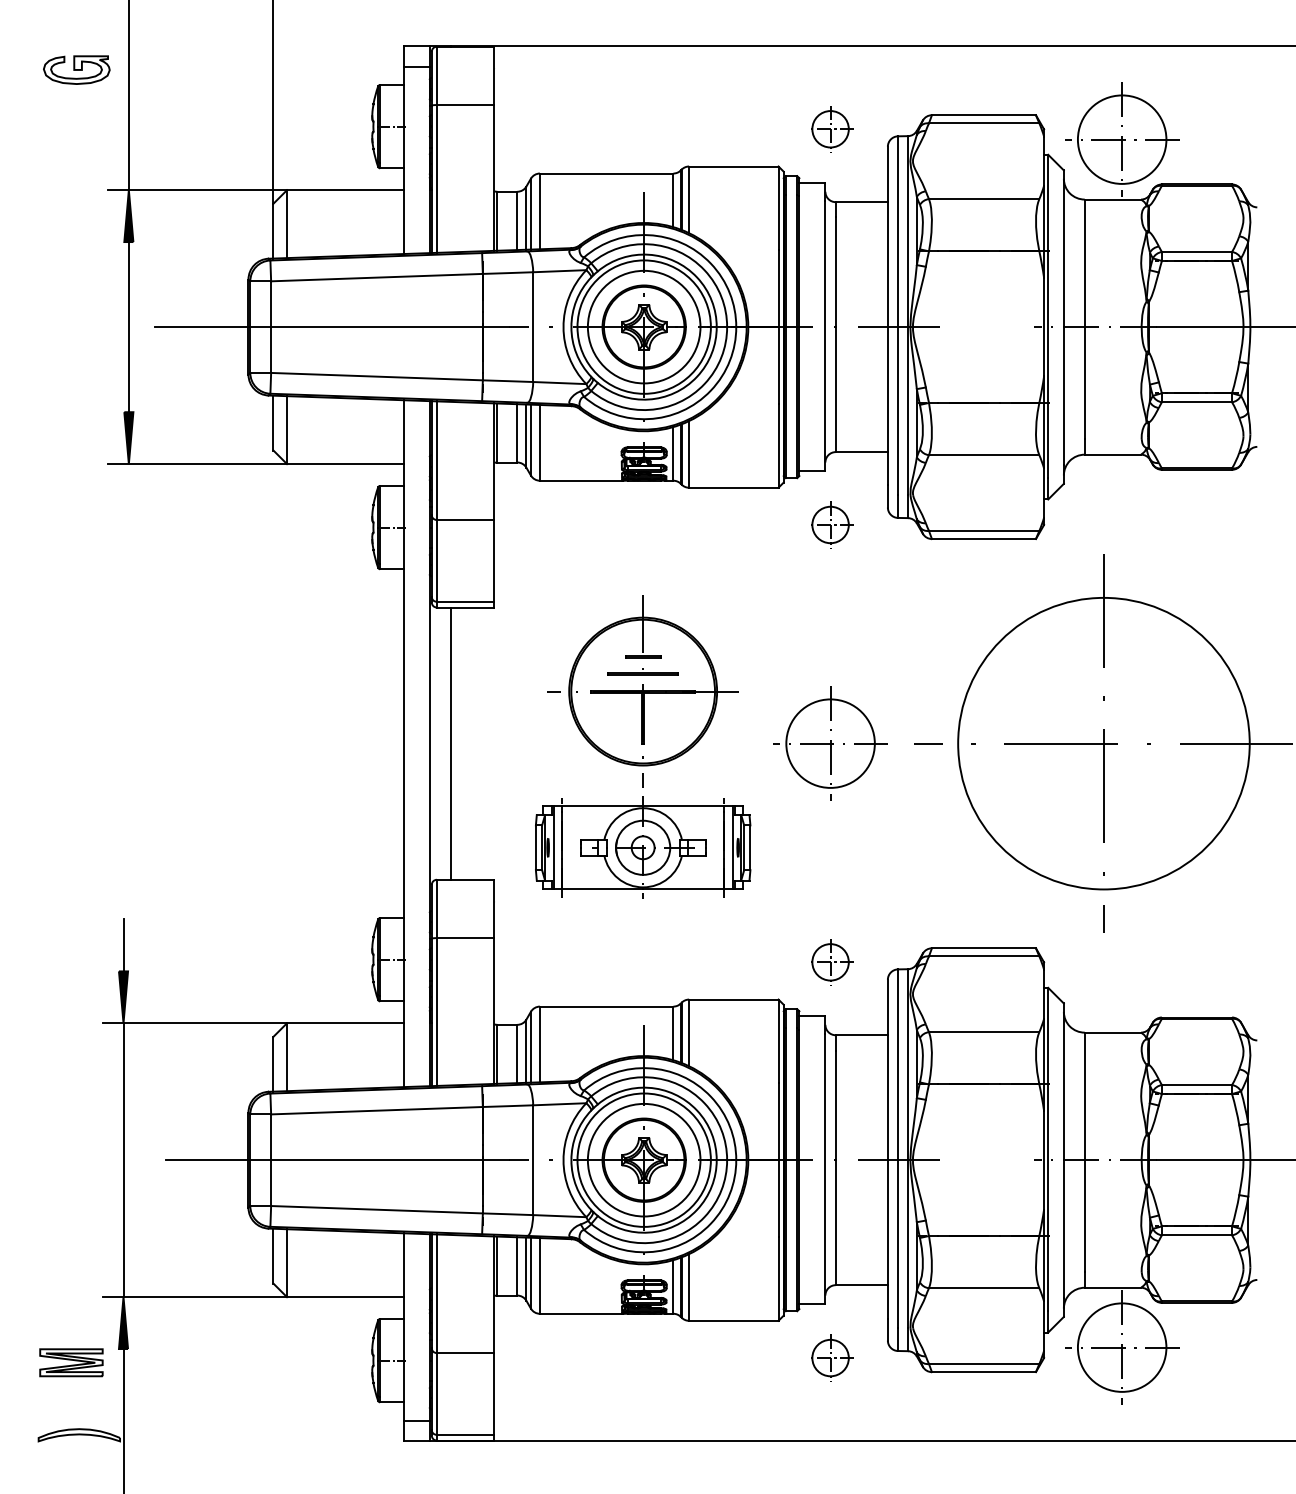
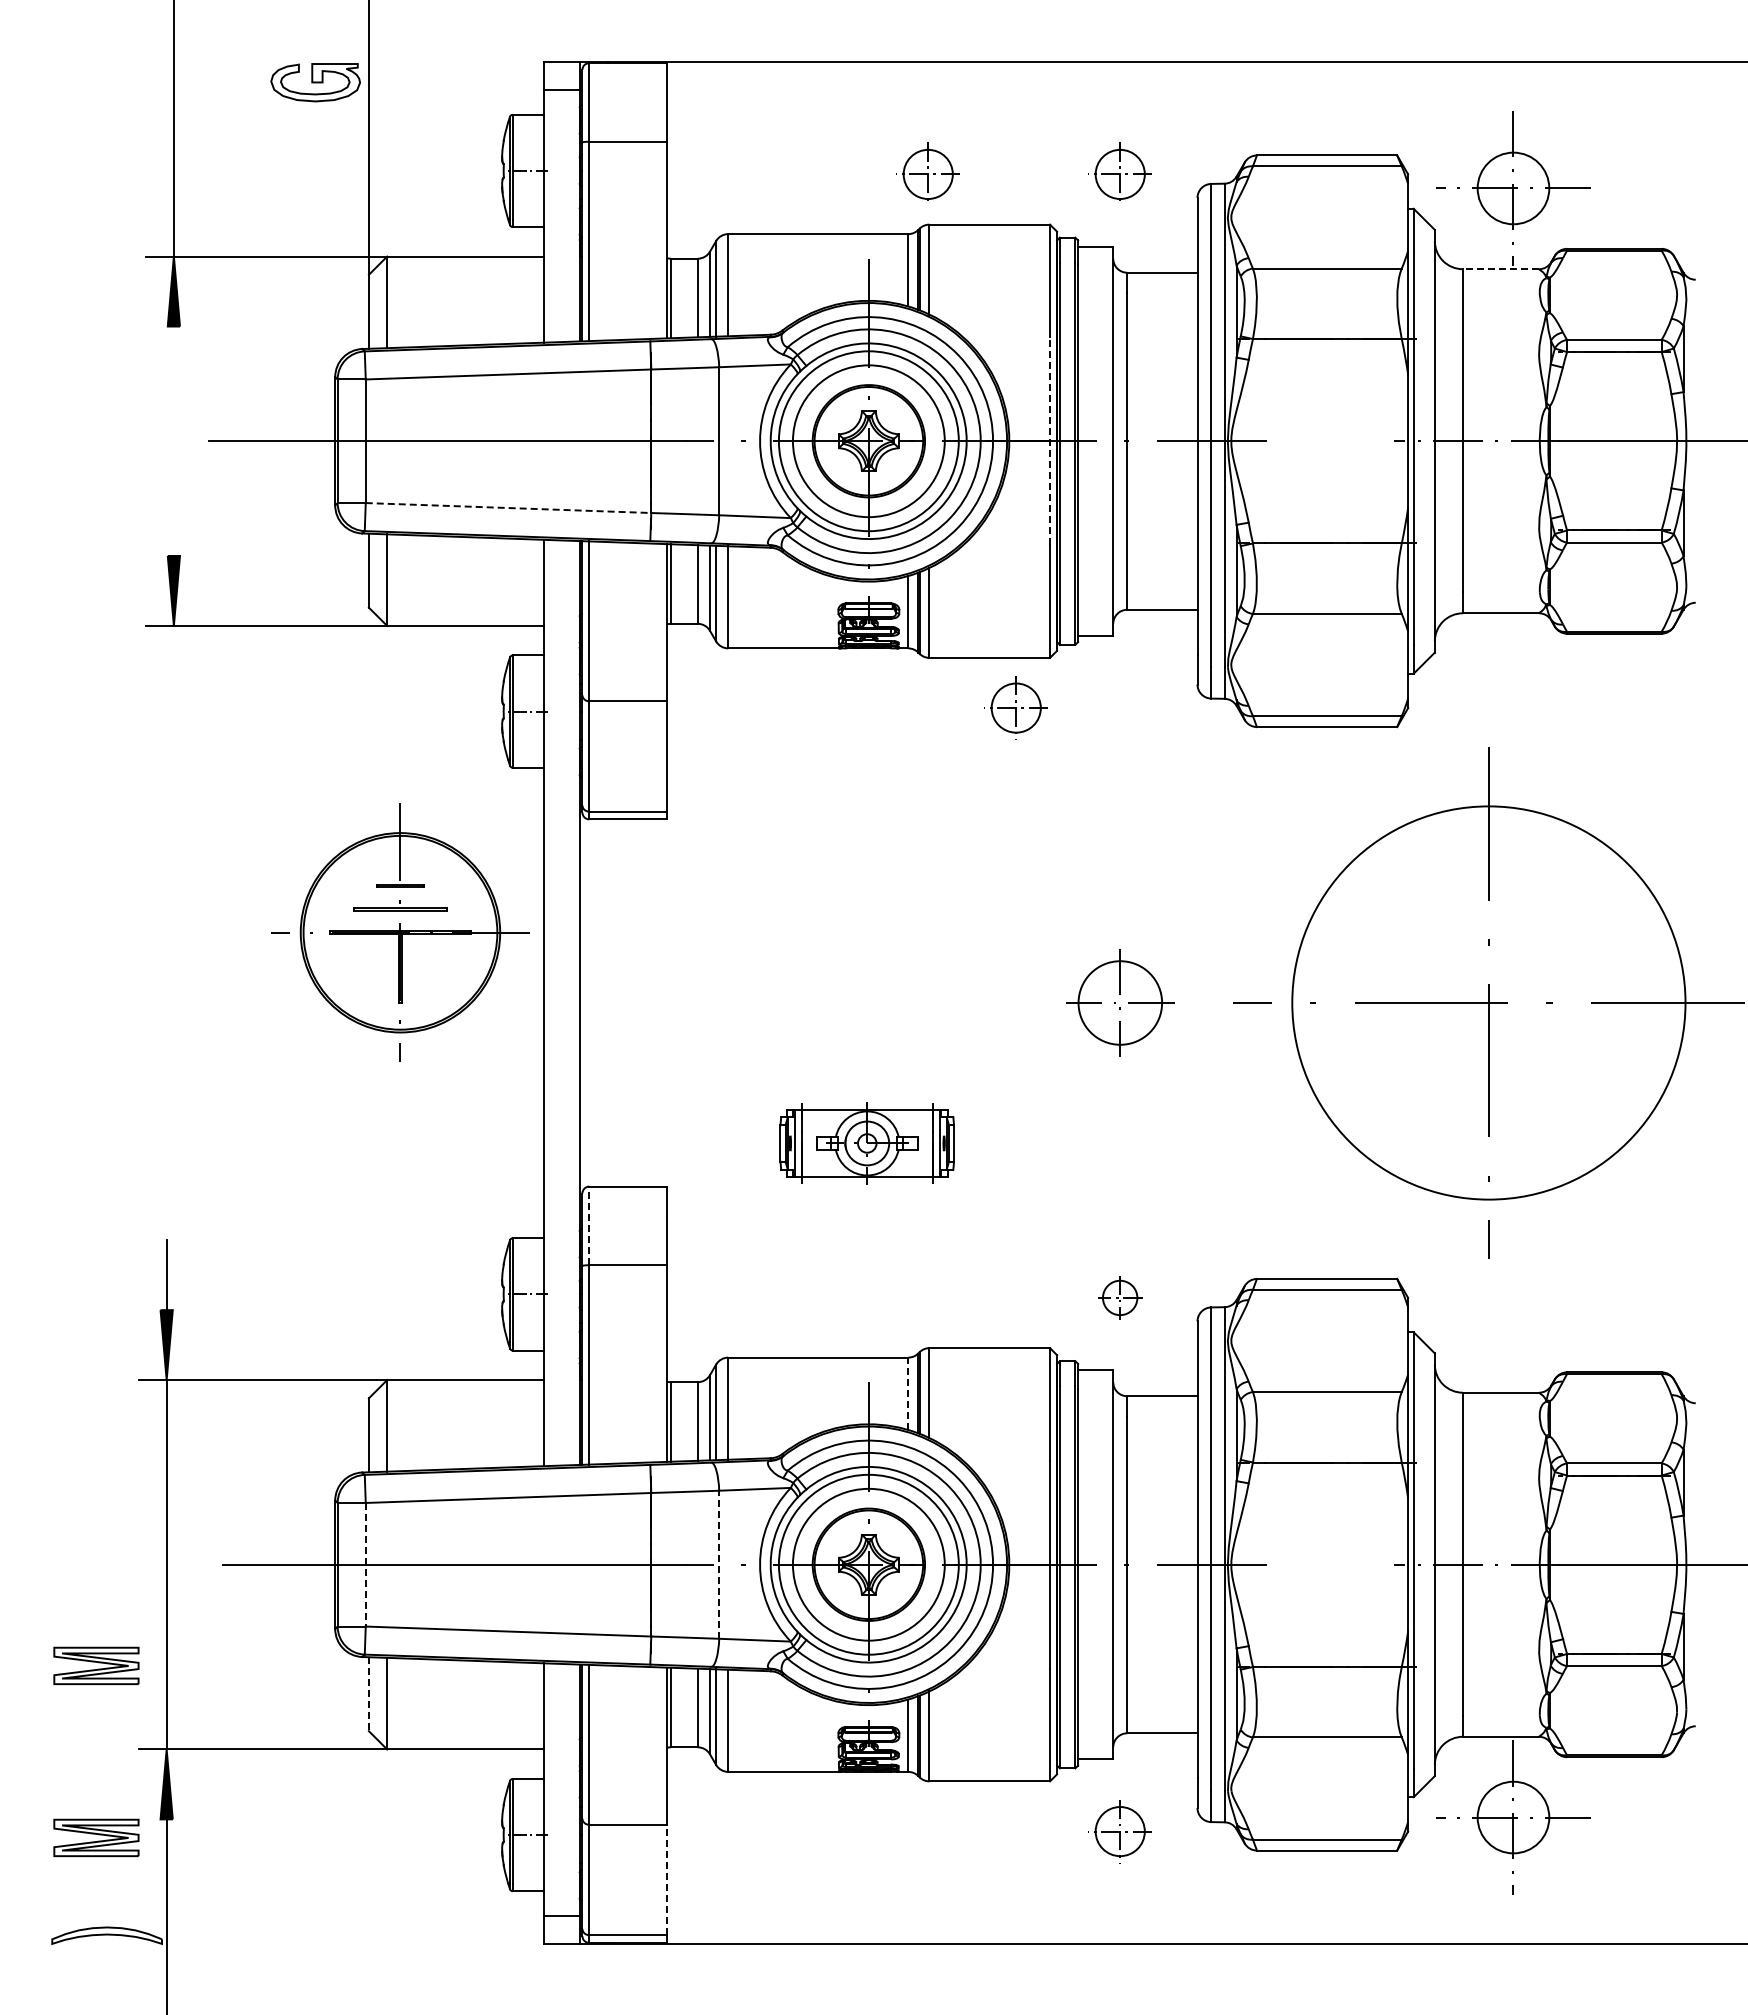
part: (76, 70) -> (315, 82), moved
part: (687, 127) -> (927, 171), added
circle: (1122, 139) -> (1513, 188), size x0.6
line: (1112, 199) -> (1500, 269), solid -> dashed
line: (128, 326) -> (173, 440), removed
line: (778, 327) -> (1050, 441), solid -> dashed
line: (376, 376) -> (508, 508), solid -> dashed
part: (830, 524) -> (1015, 707), moved
part: (643, 691) -> (400, 932), moved
line: (450, 743) -> (607, 1002), removed
part: (830, 743) -> (1120, 1002), size x0.7
part: (642, 847) -> (866, 1143), size x0.6
line: (437, 908) -> (589, 1225), solid -> dashed
part: (830, 962) -> (1119, 1297), size x0.7
line: (673, 1033) -> (908, 1393), solid -> dashed
line: (270, 1160) -> (365, 1564), solid -> dashed
line: (533, 1160) -> (719, 1564), solid -> dashed
part: (71, 1234) -> (96, 1665), added
line: (273, 1256) -> (368, 1694), solid -> dashed
circle: (1122, 1347) -> (1513, 1817), size x0.6
line: (494, 1393) -> (666, 1879), solid -> dashed

